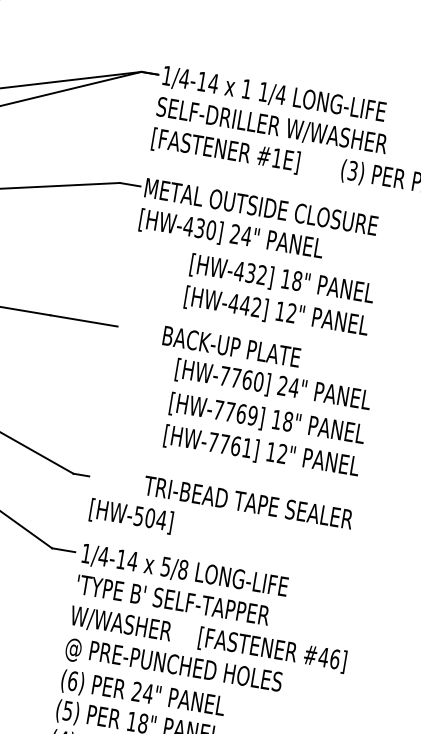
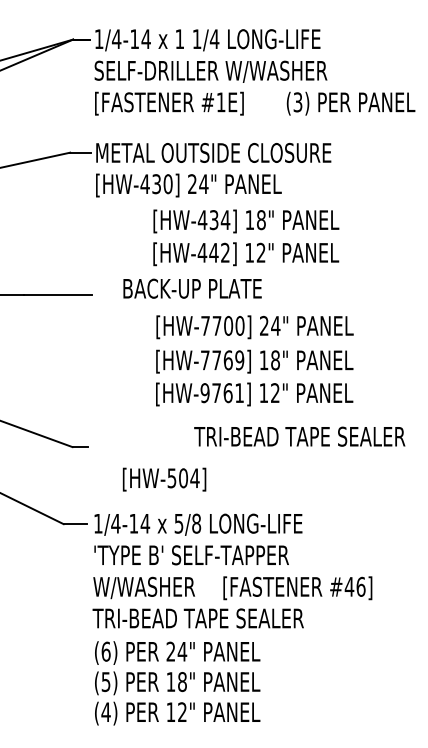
text: (262, 274) -> (225, 219), [HW-432] -> [HW-434]
text: (231, 346) -> (192, 288), moved
text: (247, 379) -> (228, 325), [HW-7760] -> [HW-7700]
text: (212, 442) -> (204, 393), [HW-7761] -> [HW-9761]
text: (248, 502) -> (299, 436), moved
text: (131, 516) -> (164, 479), moved
text: (173, 666) -> (202, 620), @ PRE-PUNCHED HOLES -> TRI-BEAD TAPE SEALER

